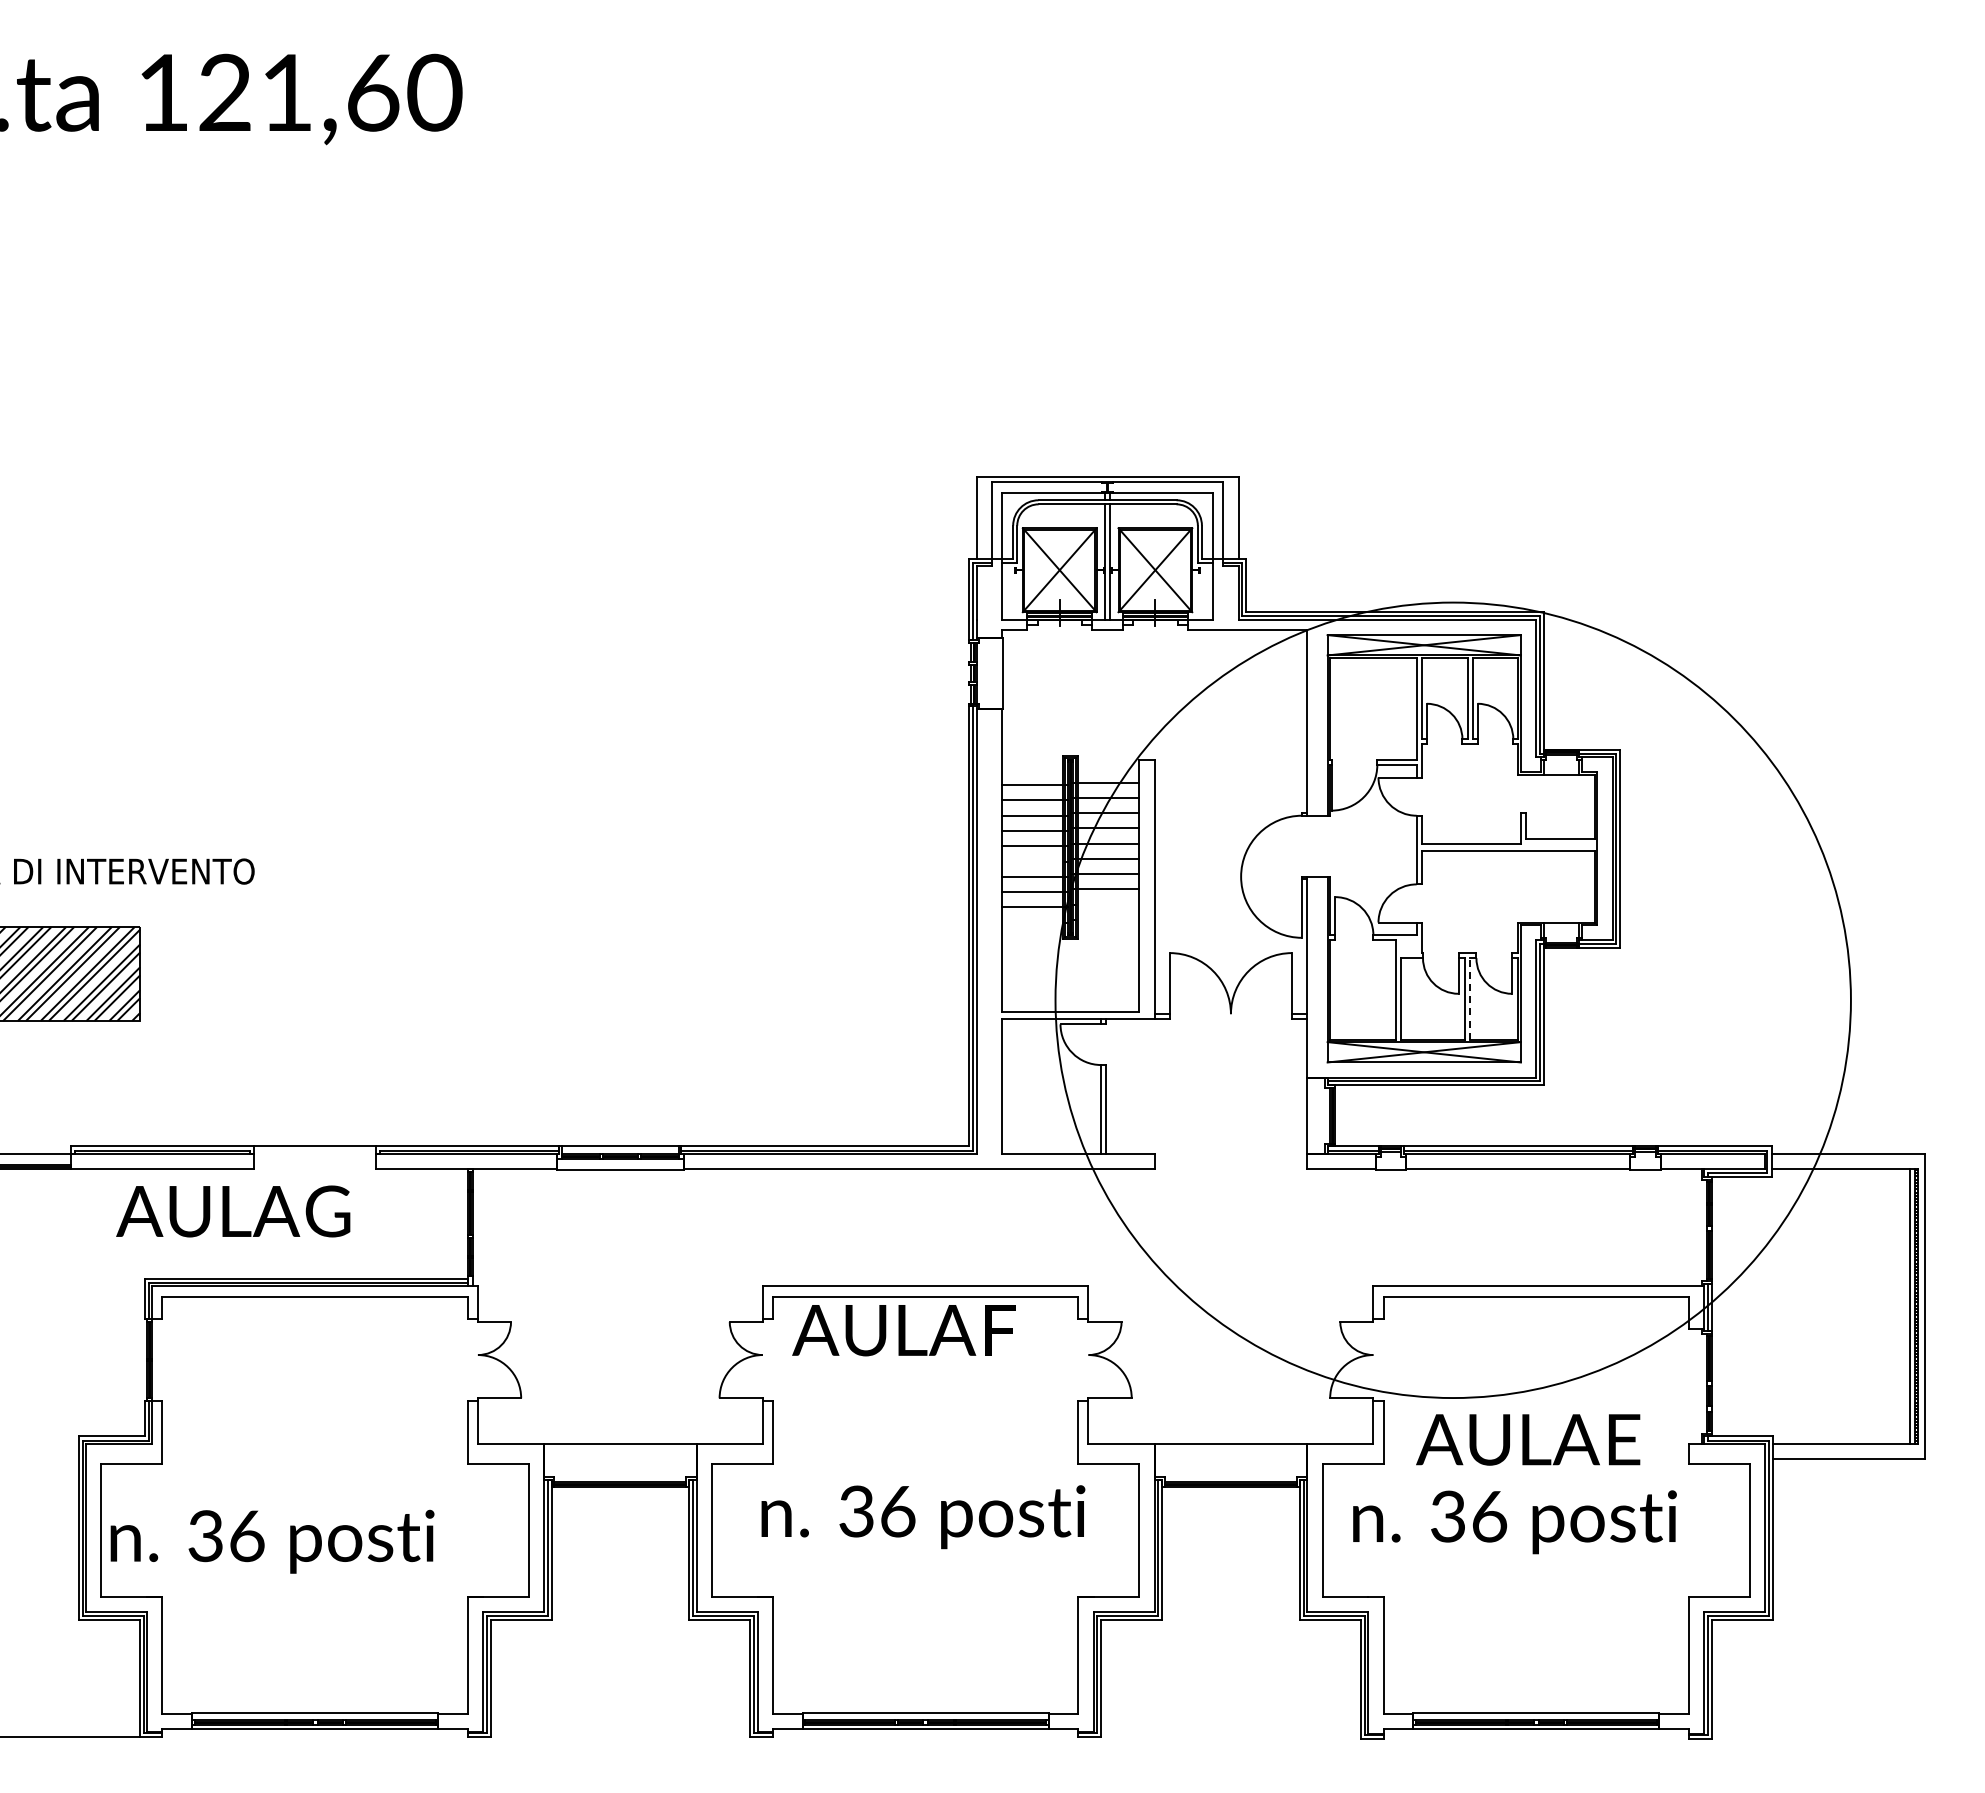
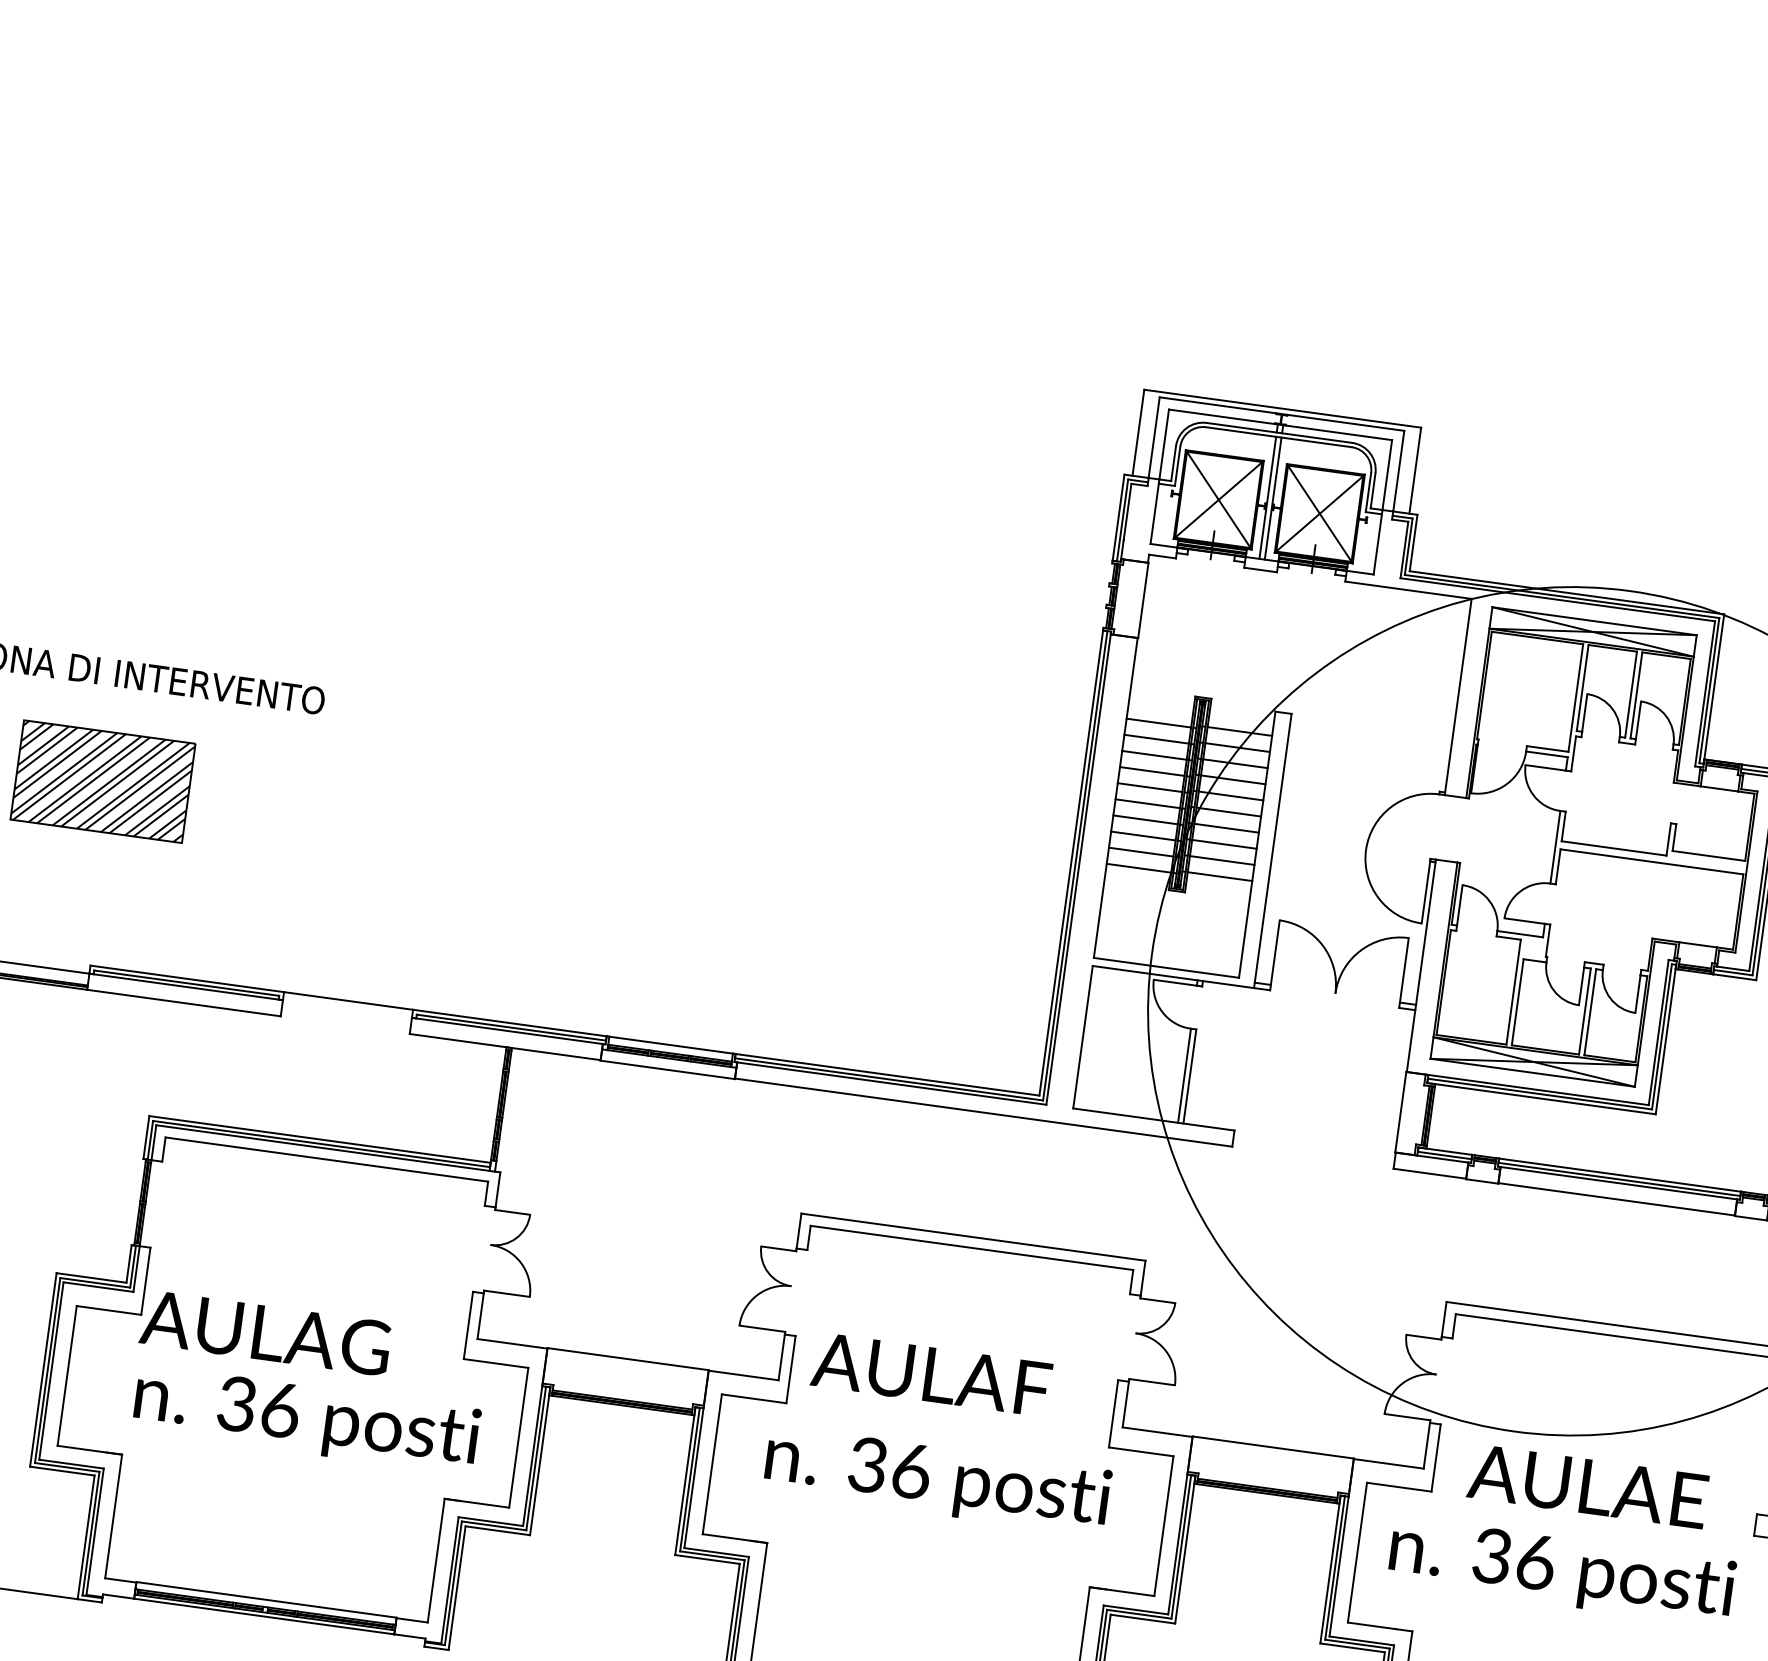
line: (1032, 861) -> (1147, 803), added
line: (1108, 904) -> (1221, 860), added
line: (1108, 920) -> (1219, 877), added
line: (1032, 922) -> (1138, 868), added
line: (1470, 998) -> (1590, 1011), dashed -> solid
text: (233, 1211) -> (265, 1333), moved
text: (903, 1330) -> (930, 1374), moved
text: (272, 1541) -> (306, 1419), moved

